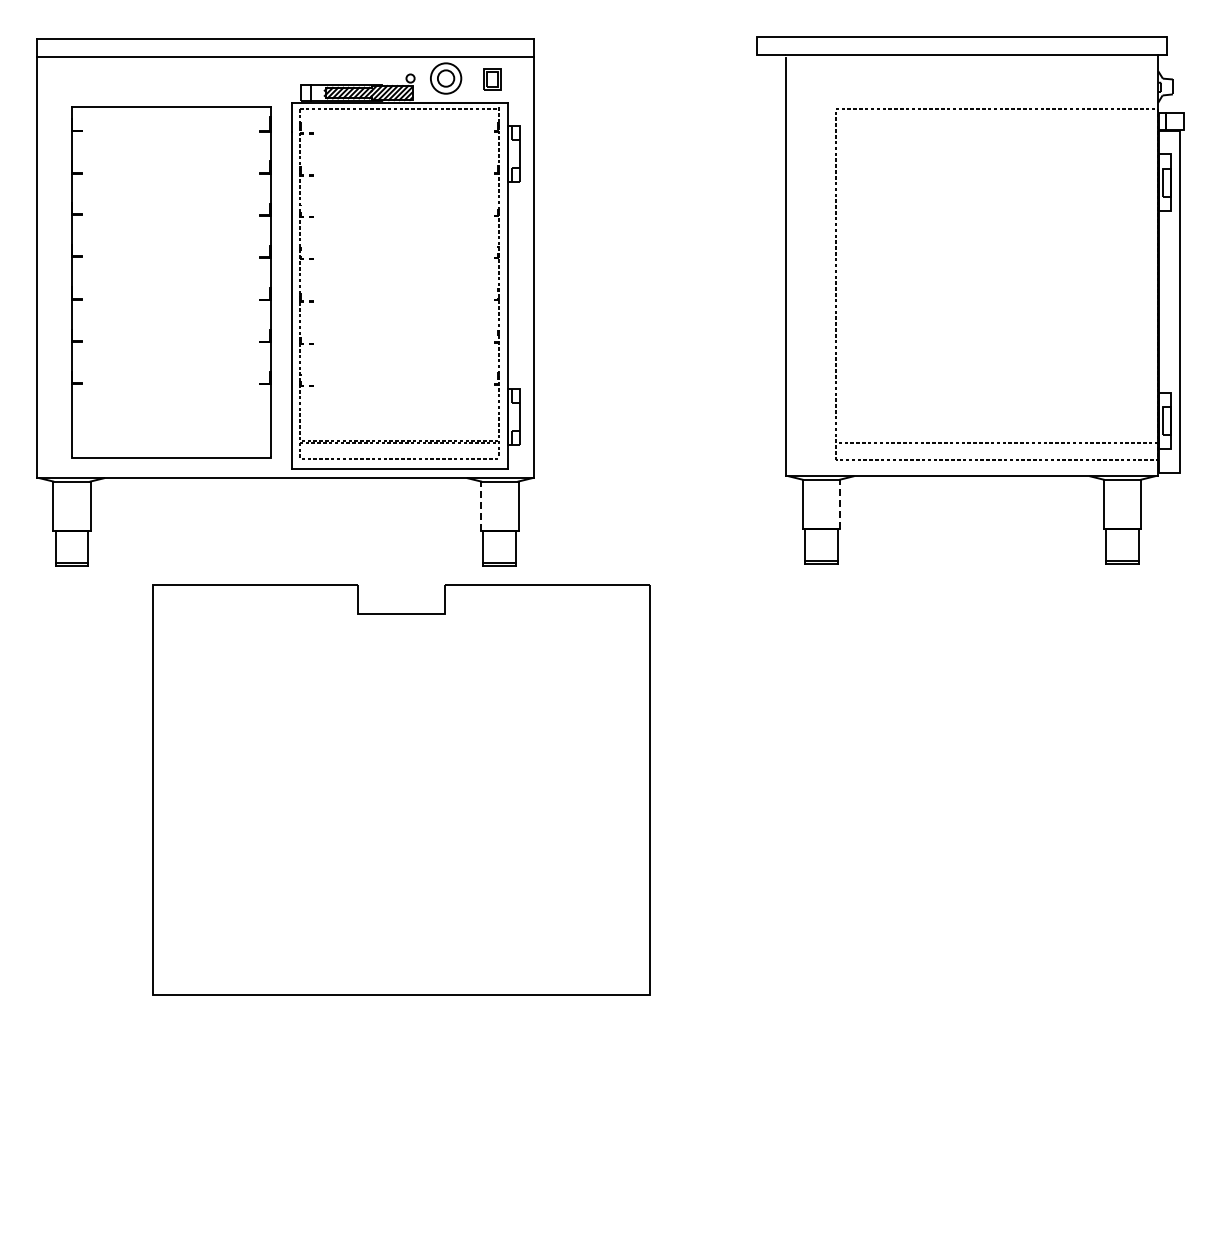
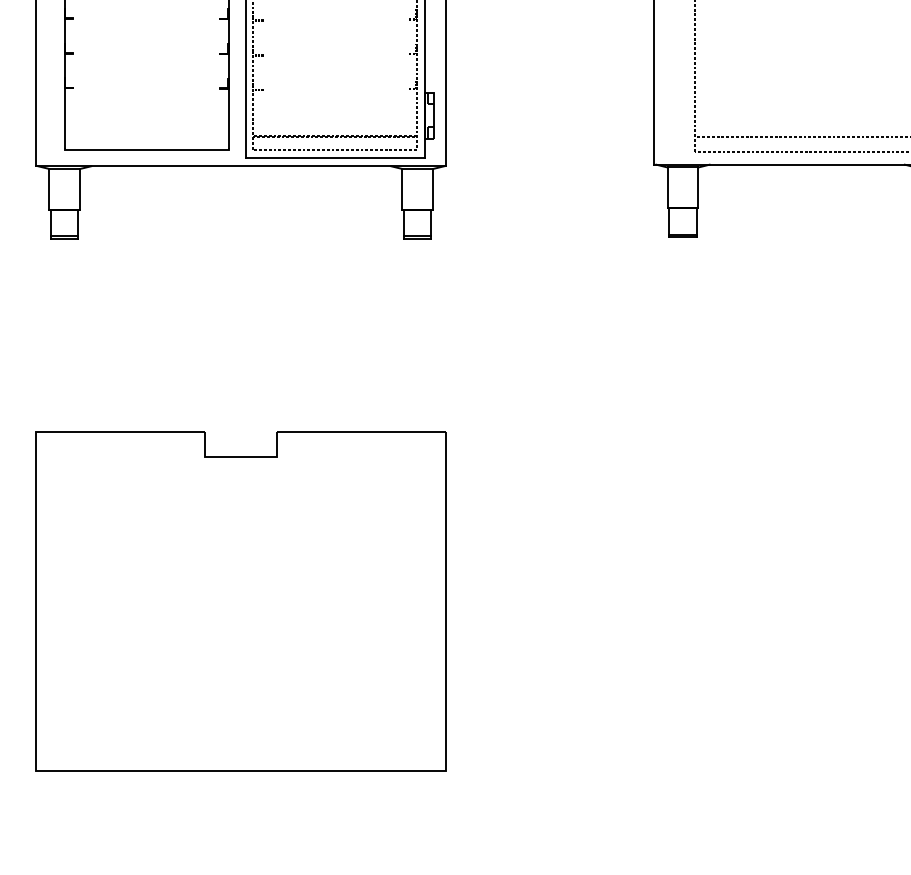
line: (840, 504) -> (698, 187), dashed -> solid
line: (481, 506) -> (402, 189), dashed -> solid
part: (401, 789) -> (240, 601), moved

